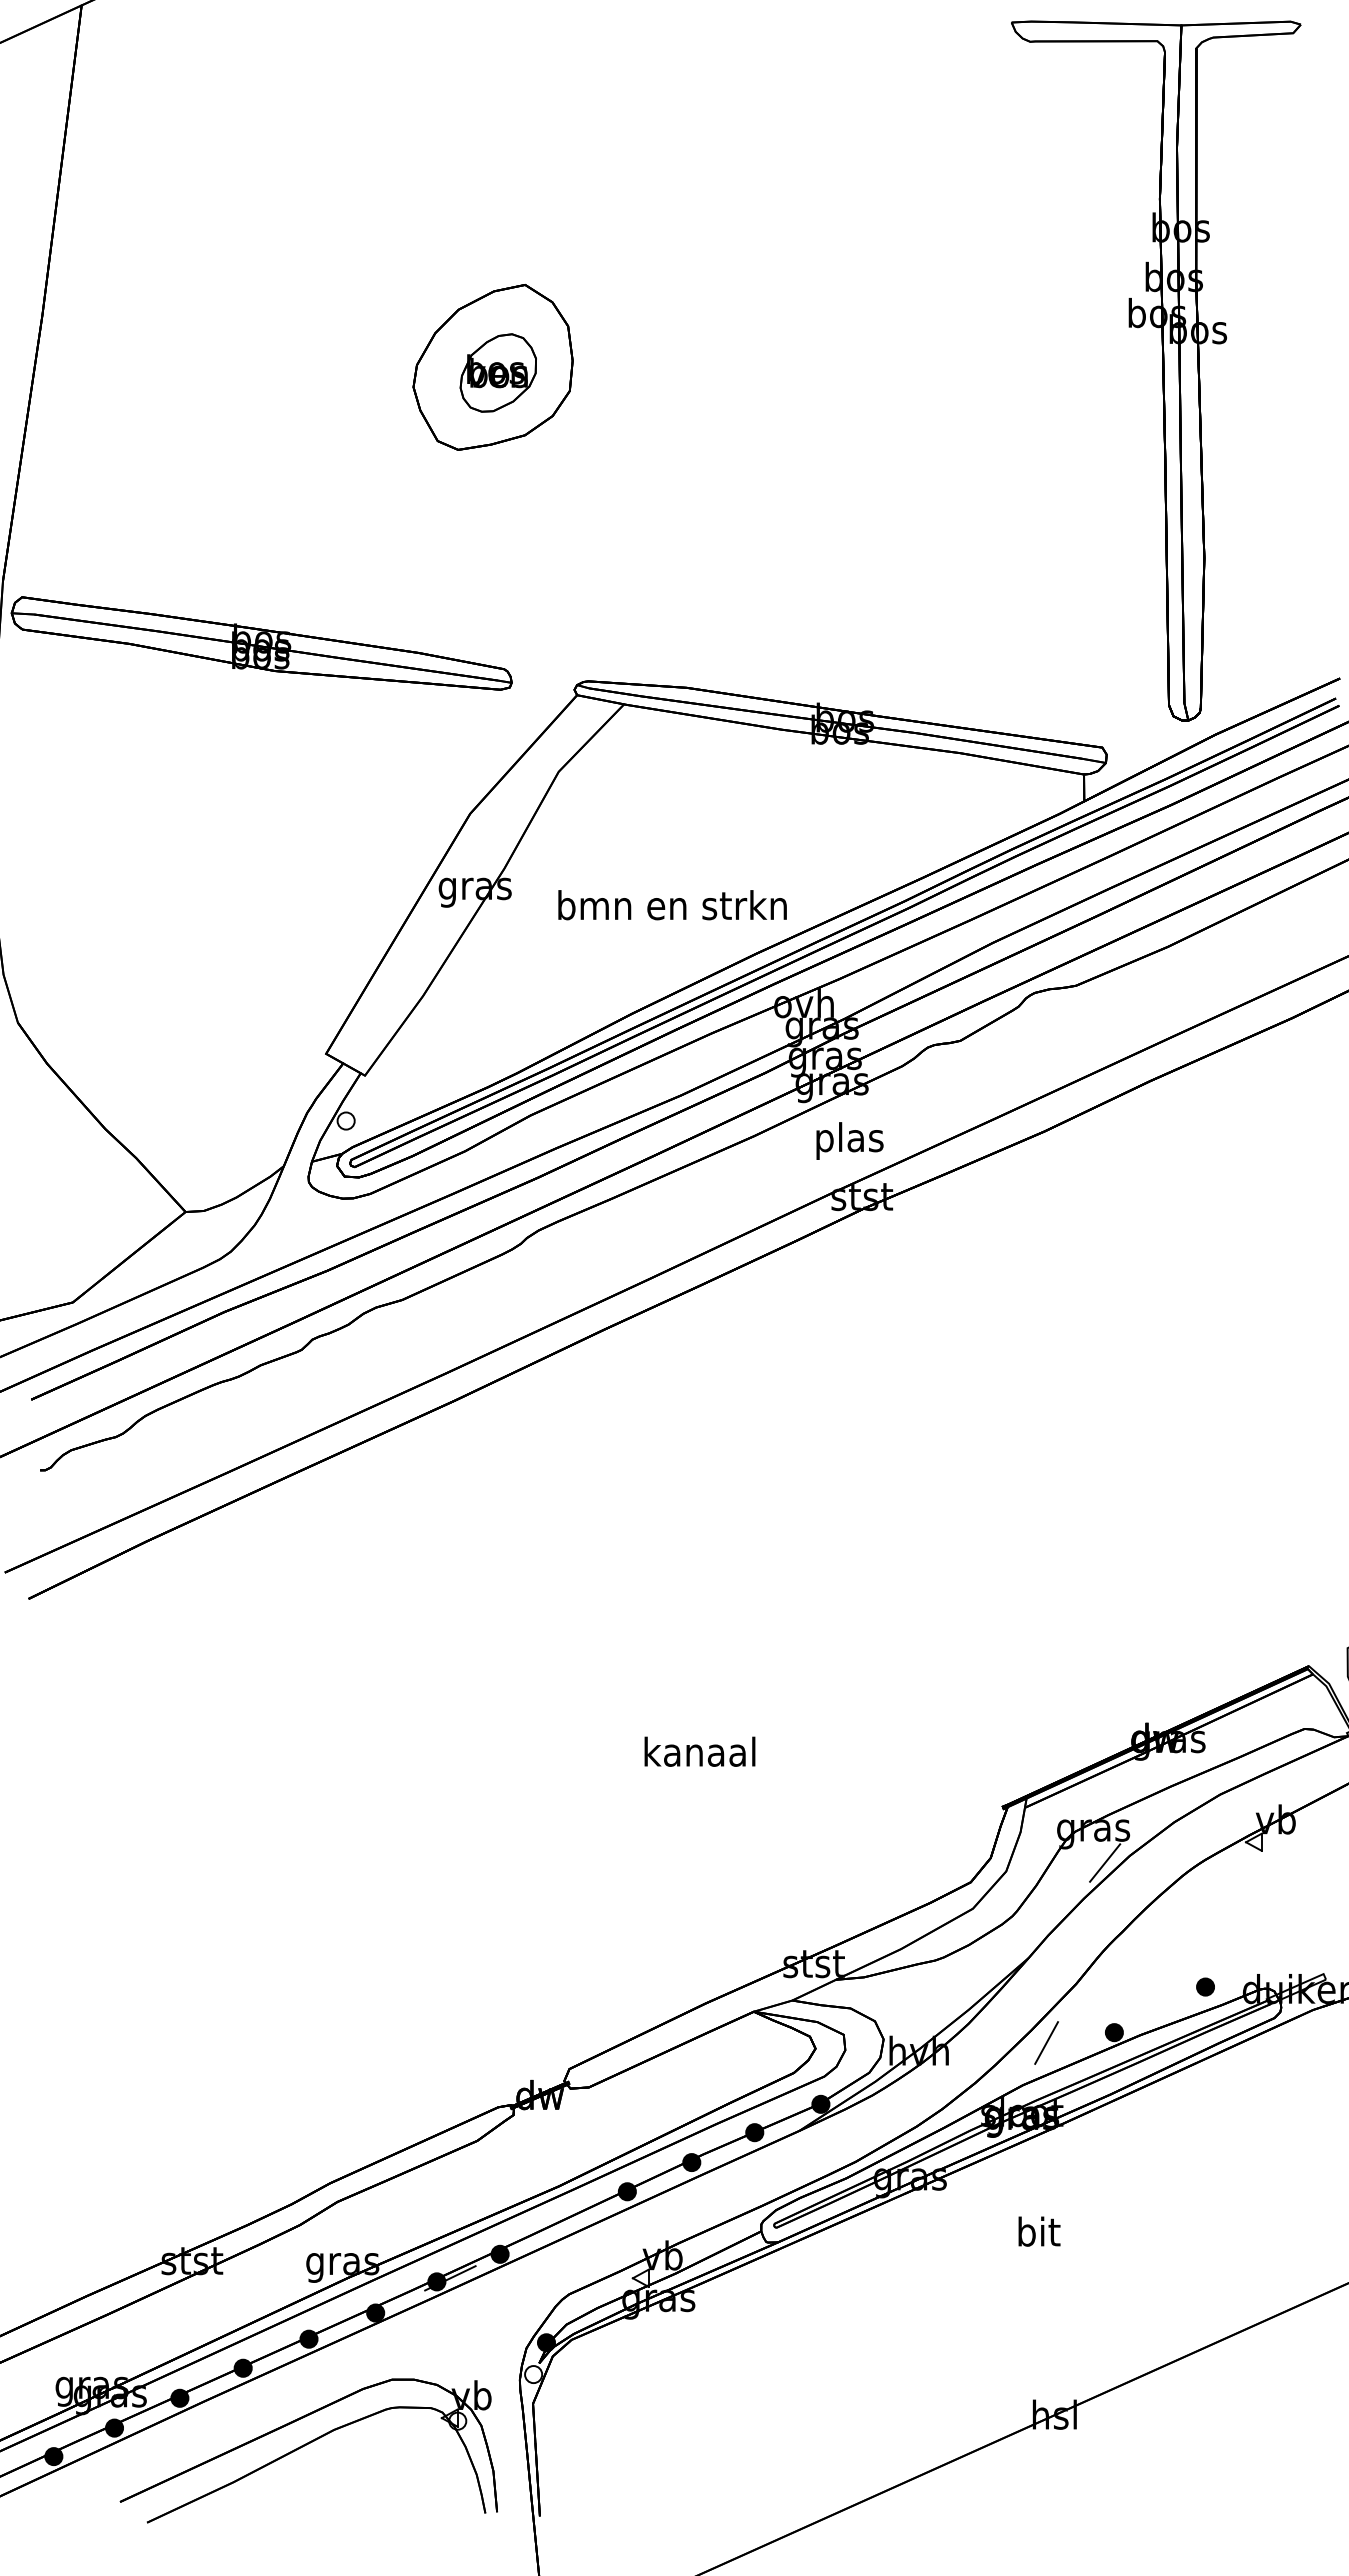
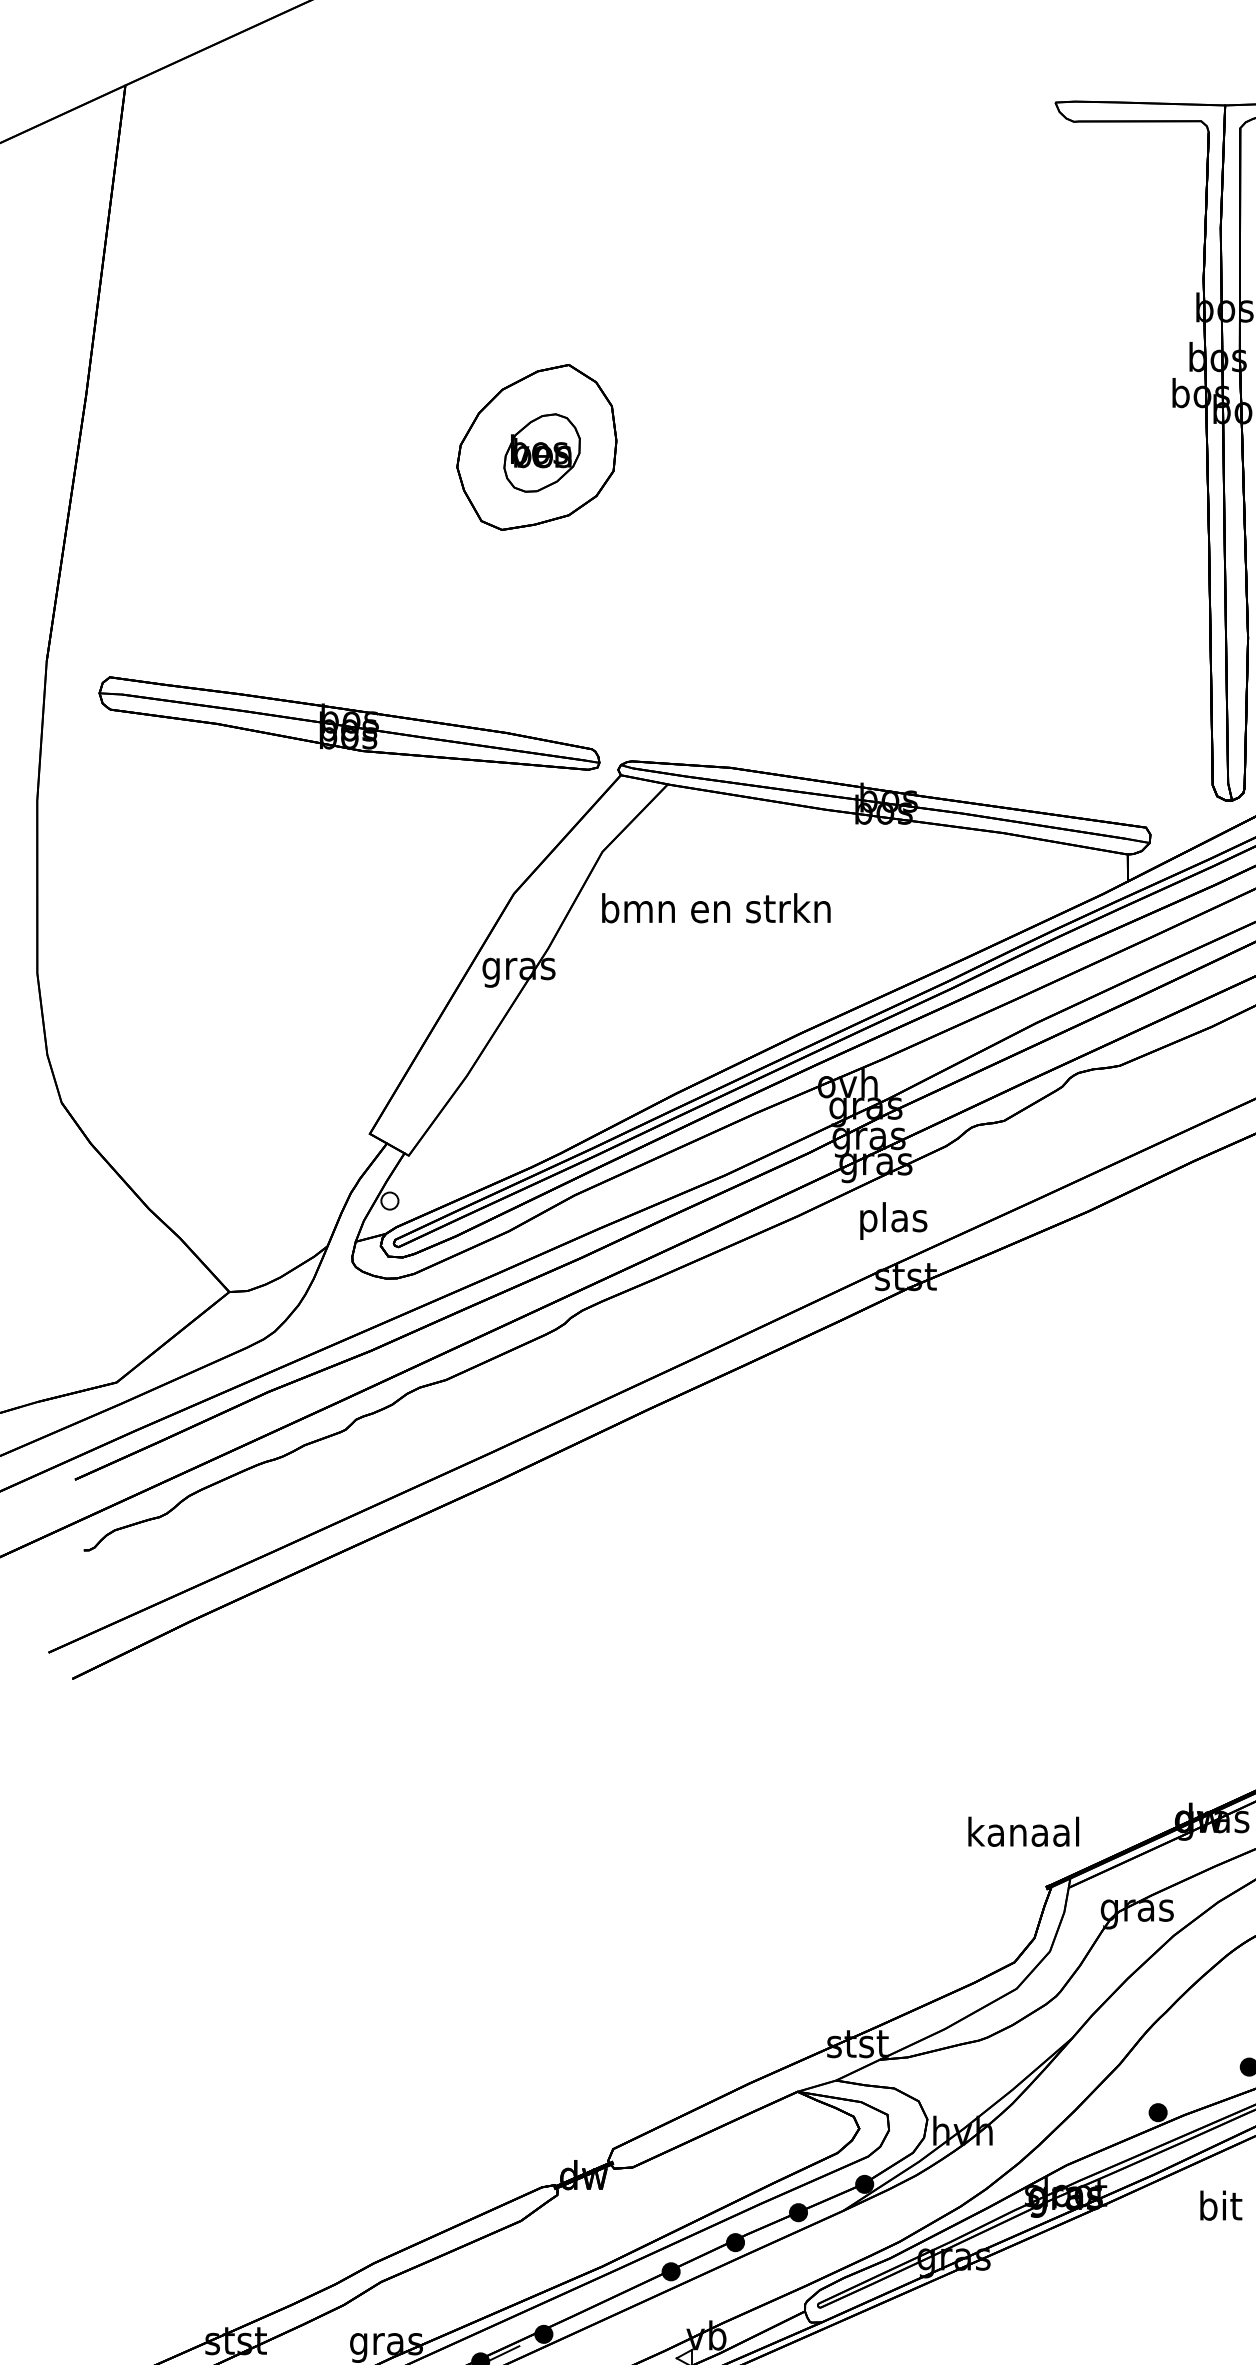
part: (261, 643) -> (349, 723), moved
text: (672, 905) -> (716, 908), moved
text: (699, 1751) -> (1023, 1831), moved
line: (1105, 1862) -> (1149, 1942), removed
line: (1046, 2042) -> (1090, 2122), removed
text: (1039, 2231) -> (1221, 2205), moved

